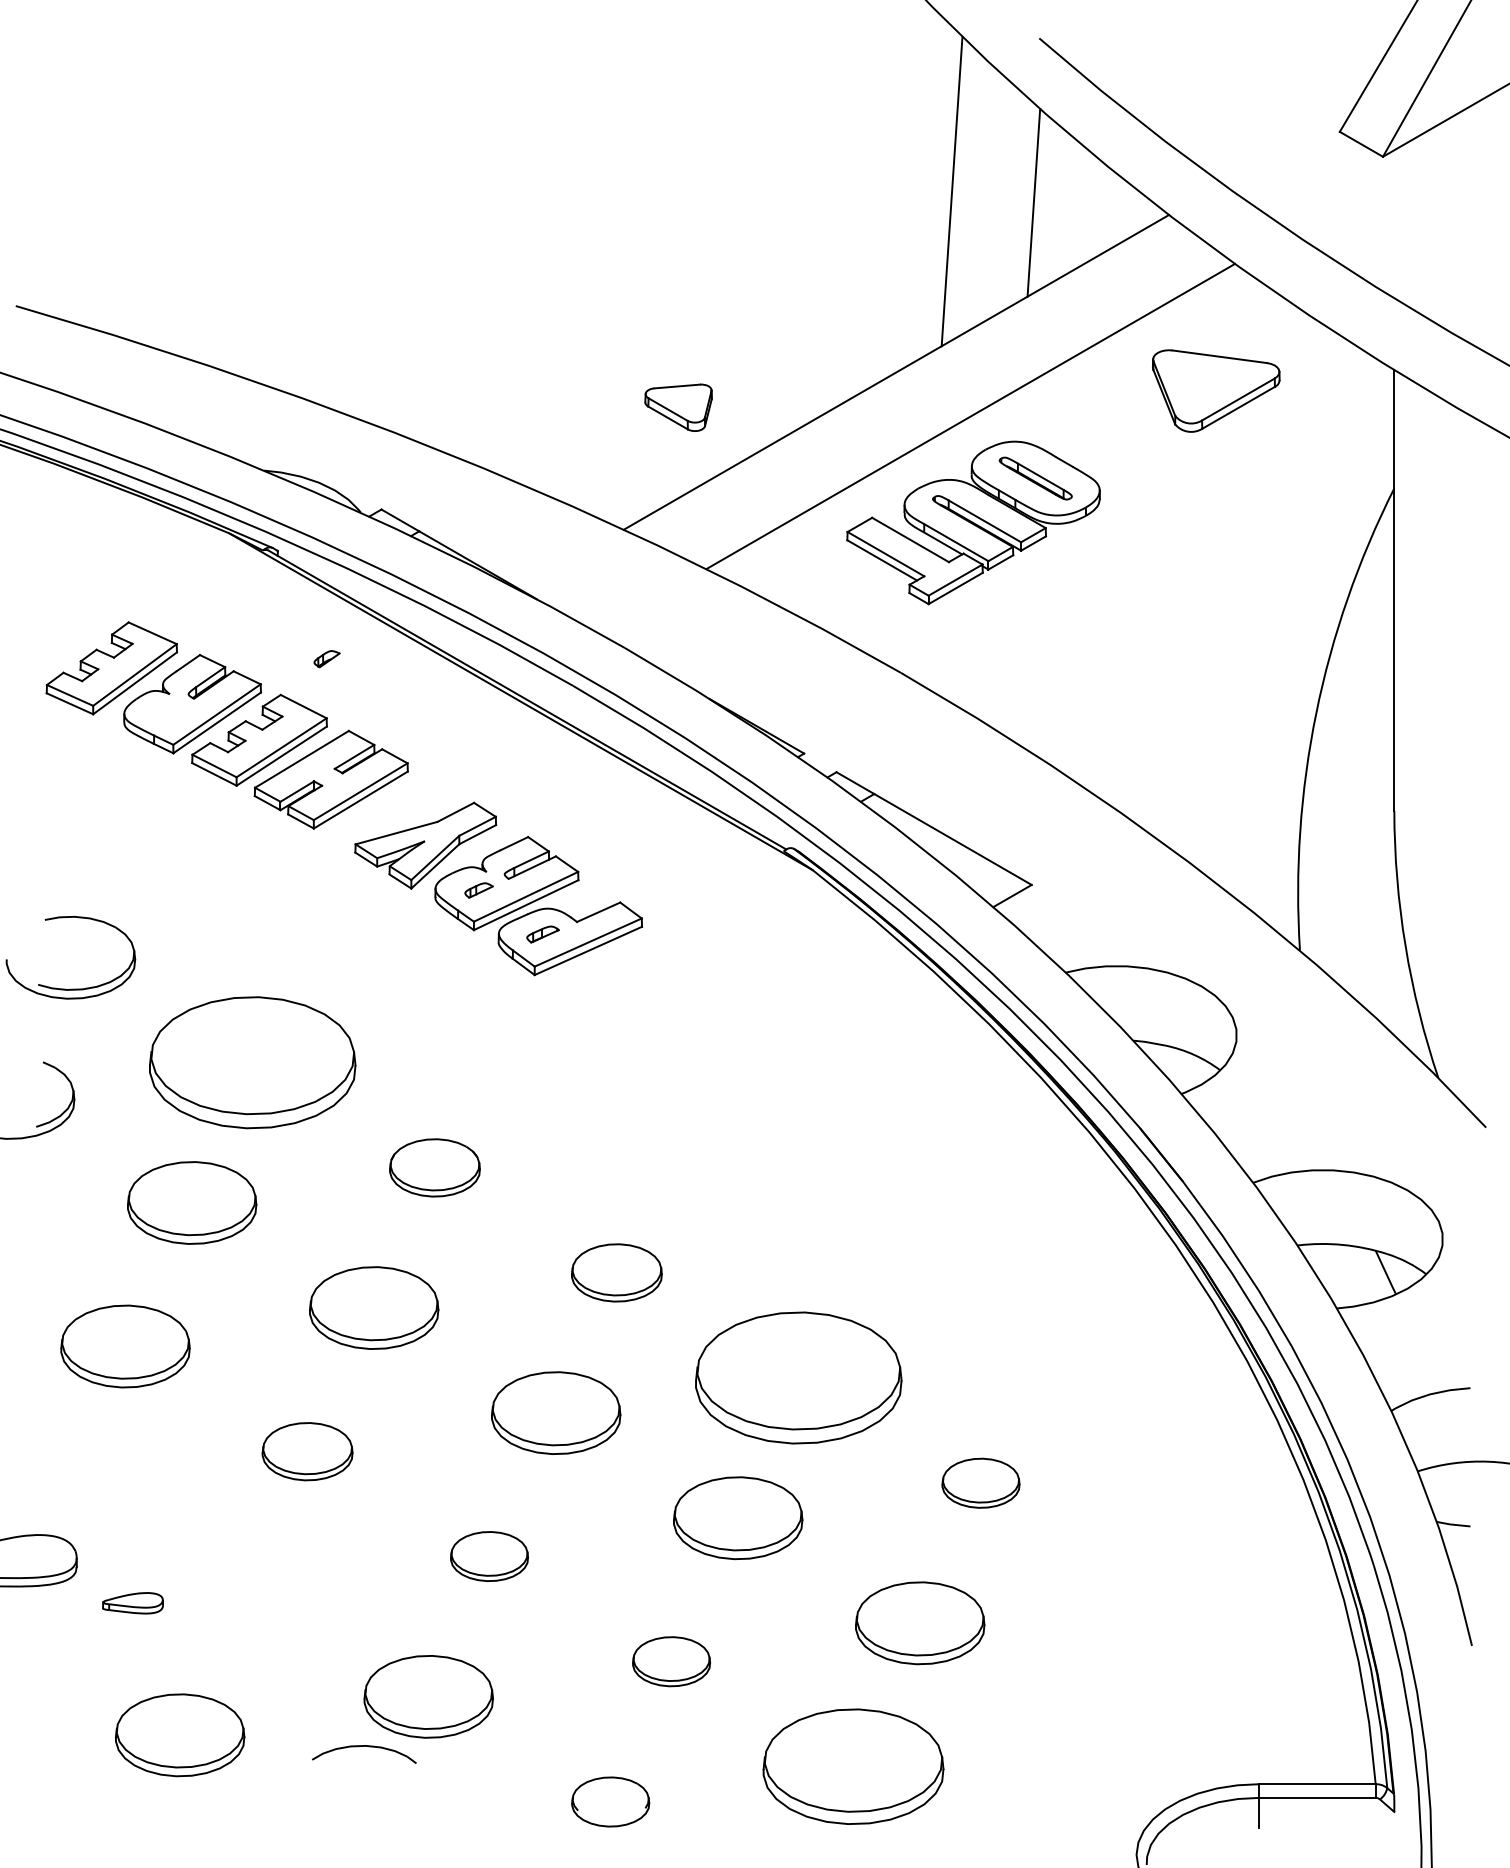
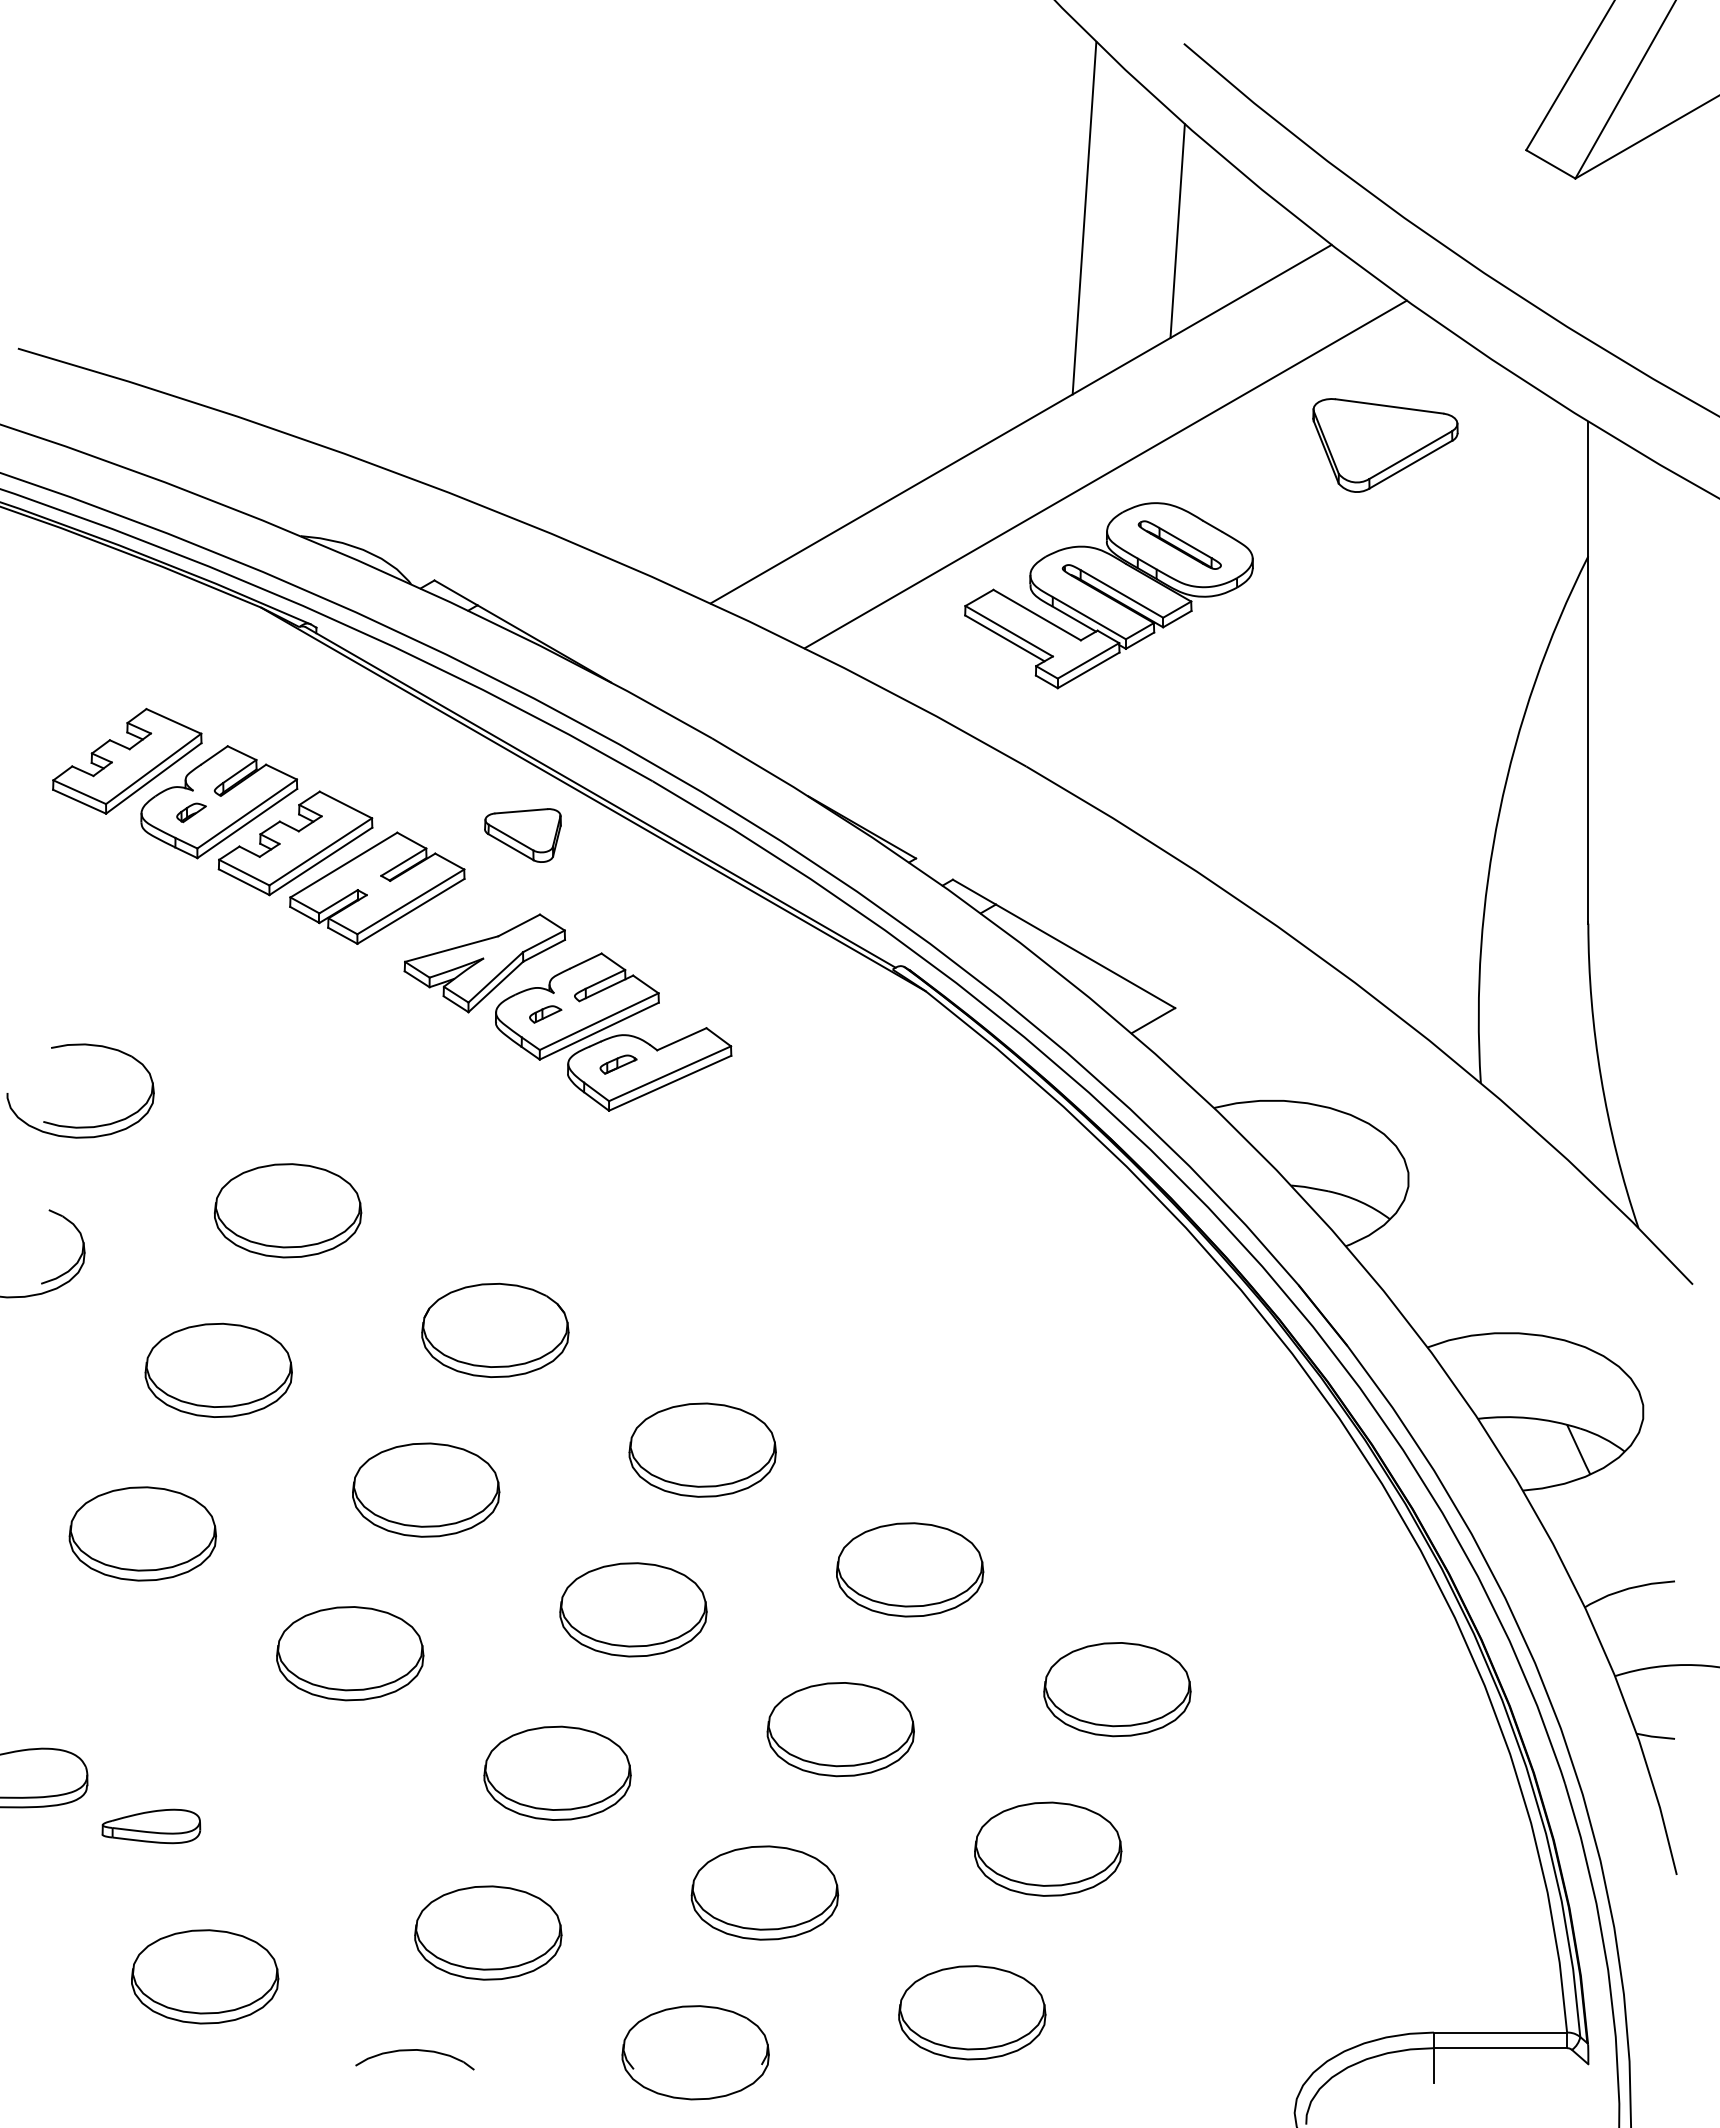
part: (678, 407) -> (522, 835), moved
part: (327, 658) -> (191, 812), moved
part: (253, 1062) -> (288, 1210), size x0.62
part: (435, 1167) -> (495, 1330), size x1.43
part: (616, 1272) -> (702, 1449), size x1.43
part: (799, 1377) -> (910, 1569), size x0.62
part: (307, 1451) -> (350, 1653), size x1.43
part: (981, 1483) -> (1117, 1689), size x1.67
part: (489, 1555) -> (557, 1772), size x1.67
part: (133, 1603) -> (151, 1826), size x1.43
part: (671, 1661) -> (764, 1892), size x1.67
part: (363, 1746) -> (414, 2050), moved
part: (853, 1766) -> (972, 2012), size x0.71
part: (610, 1801) -> (695, 2052), size x1.67

